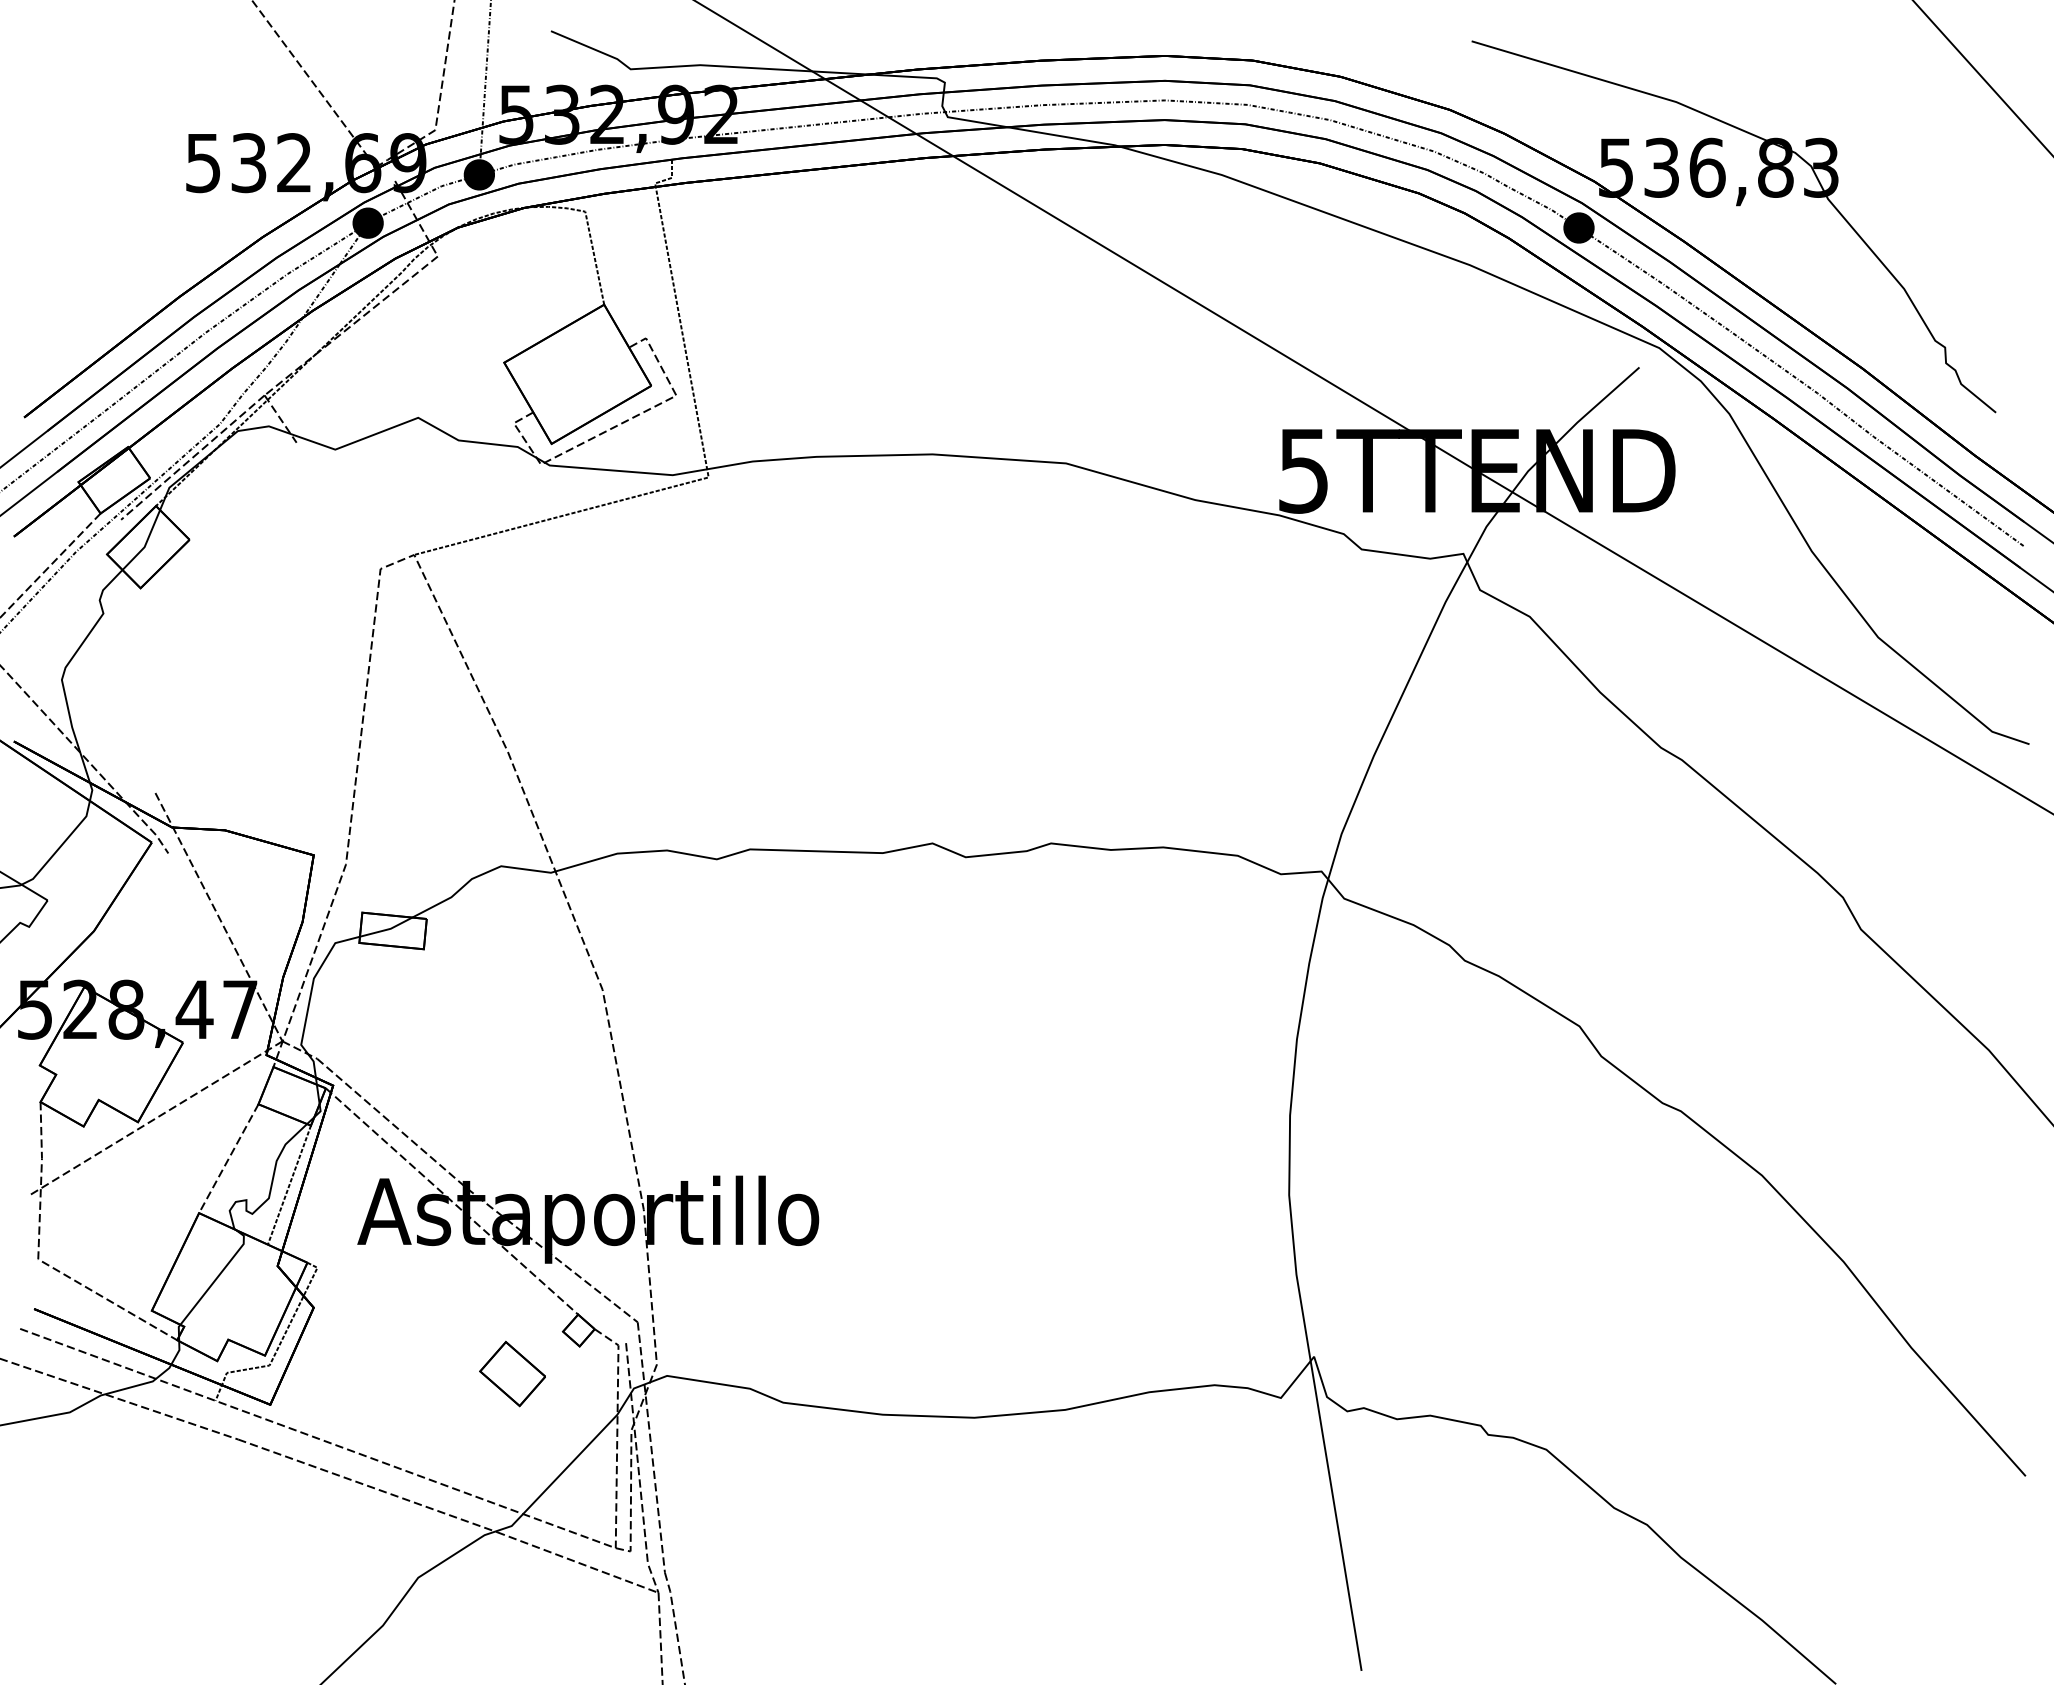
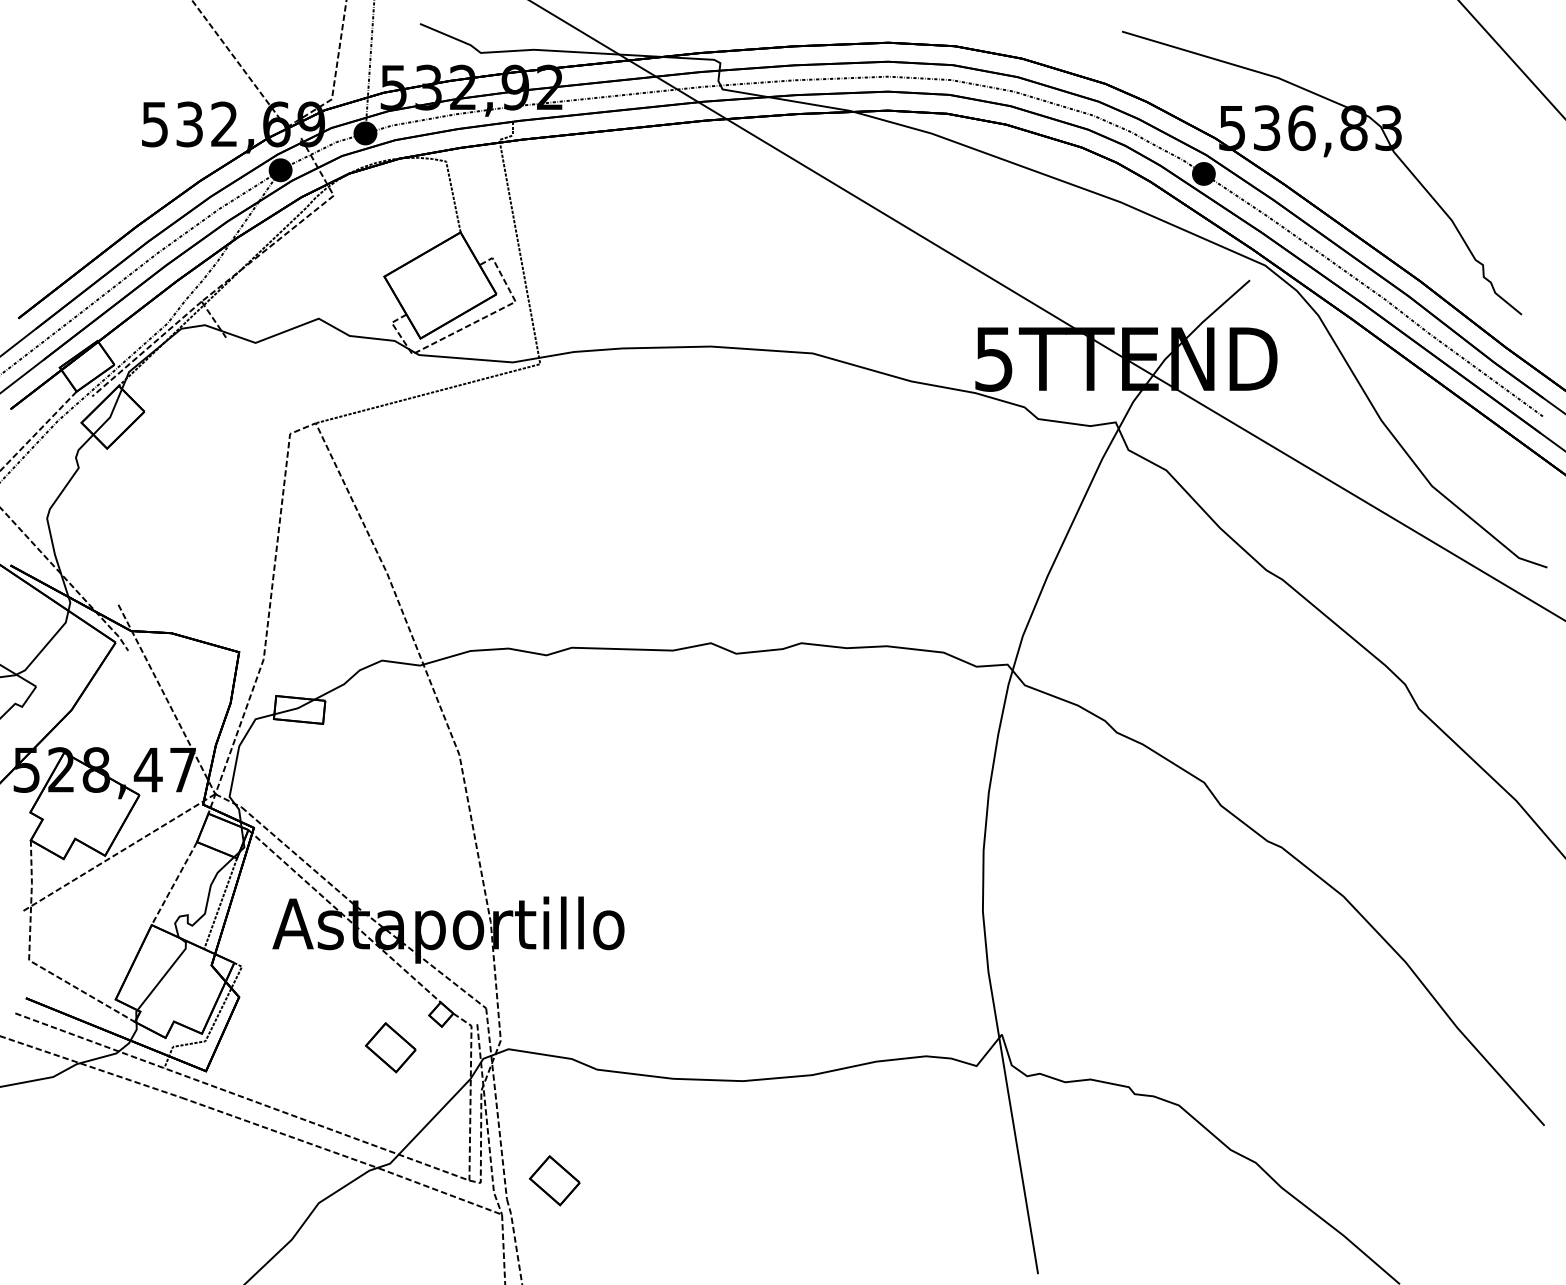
part: (727, 1548) -> (554, 1180), added

